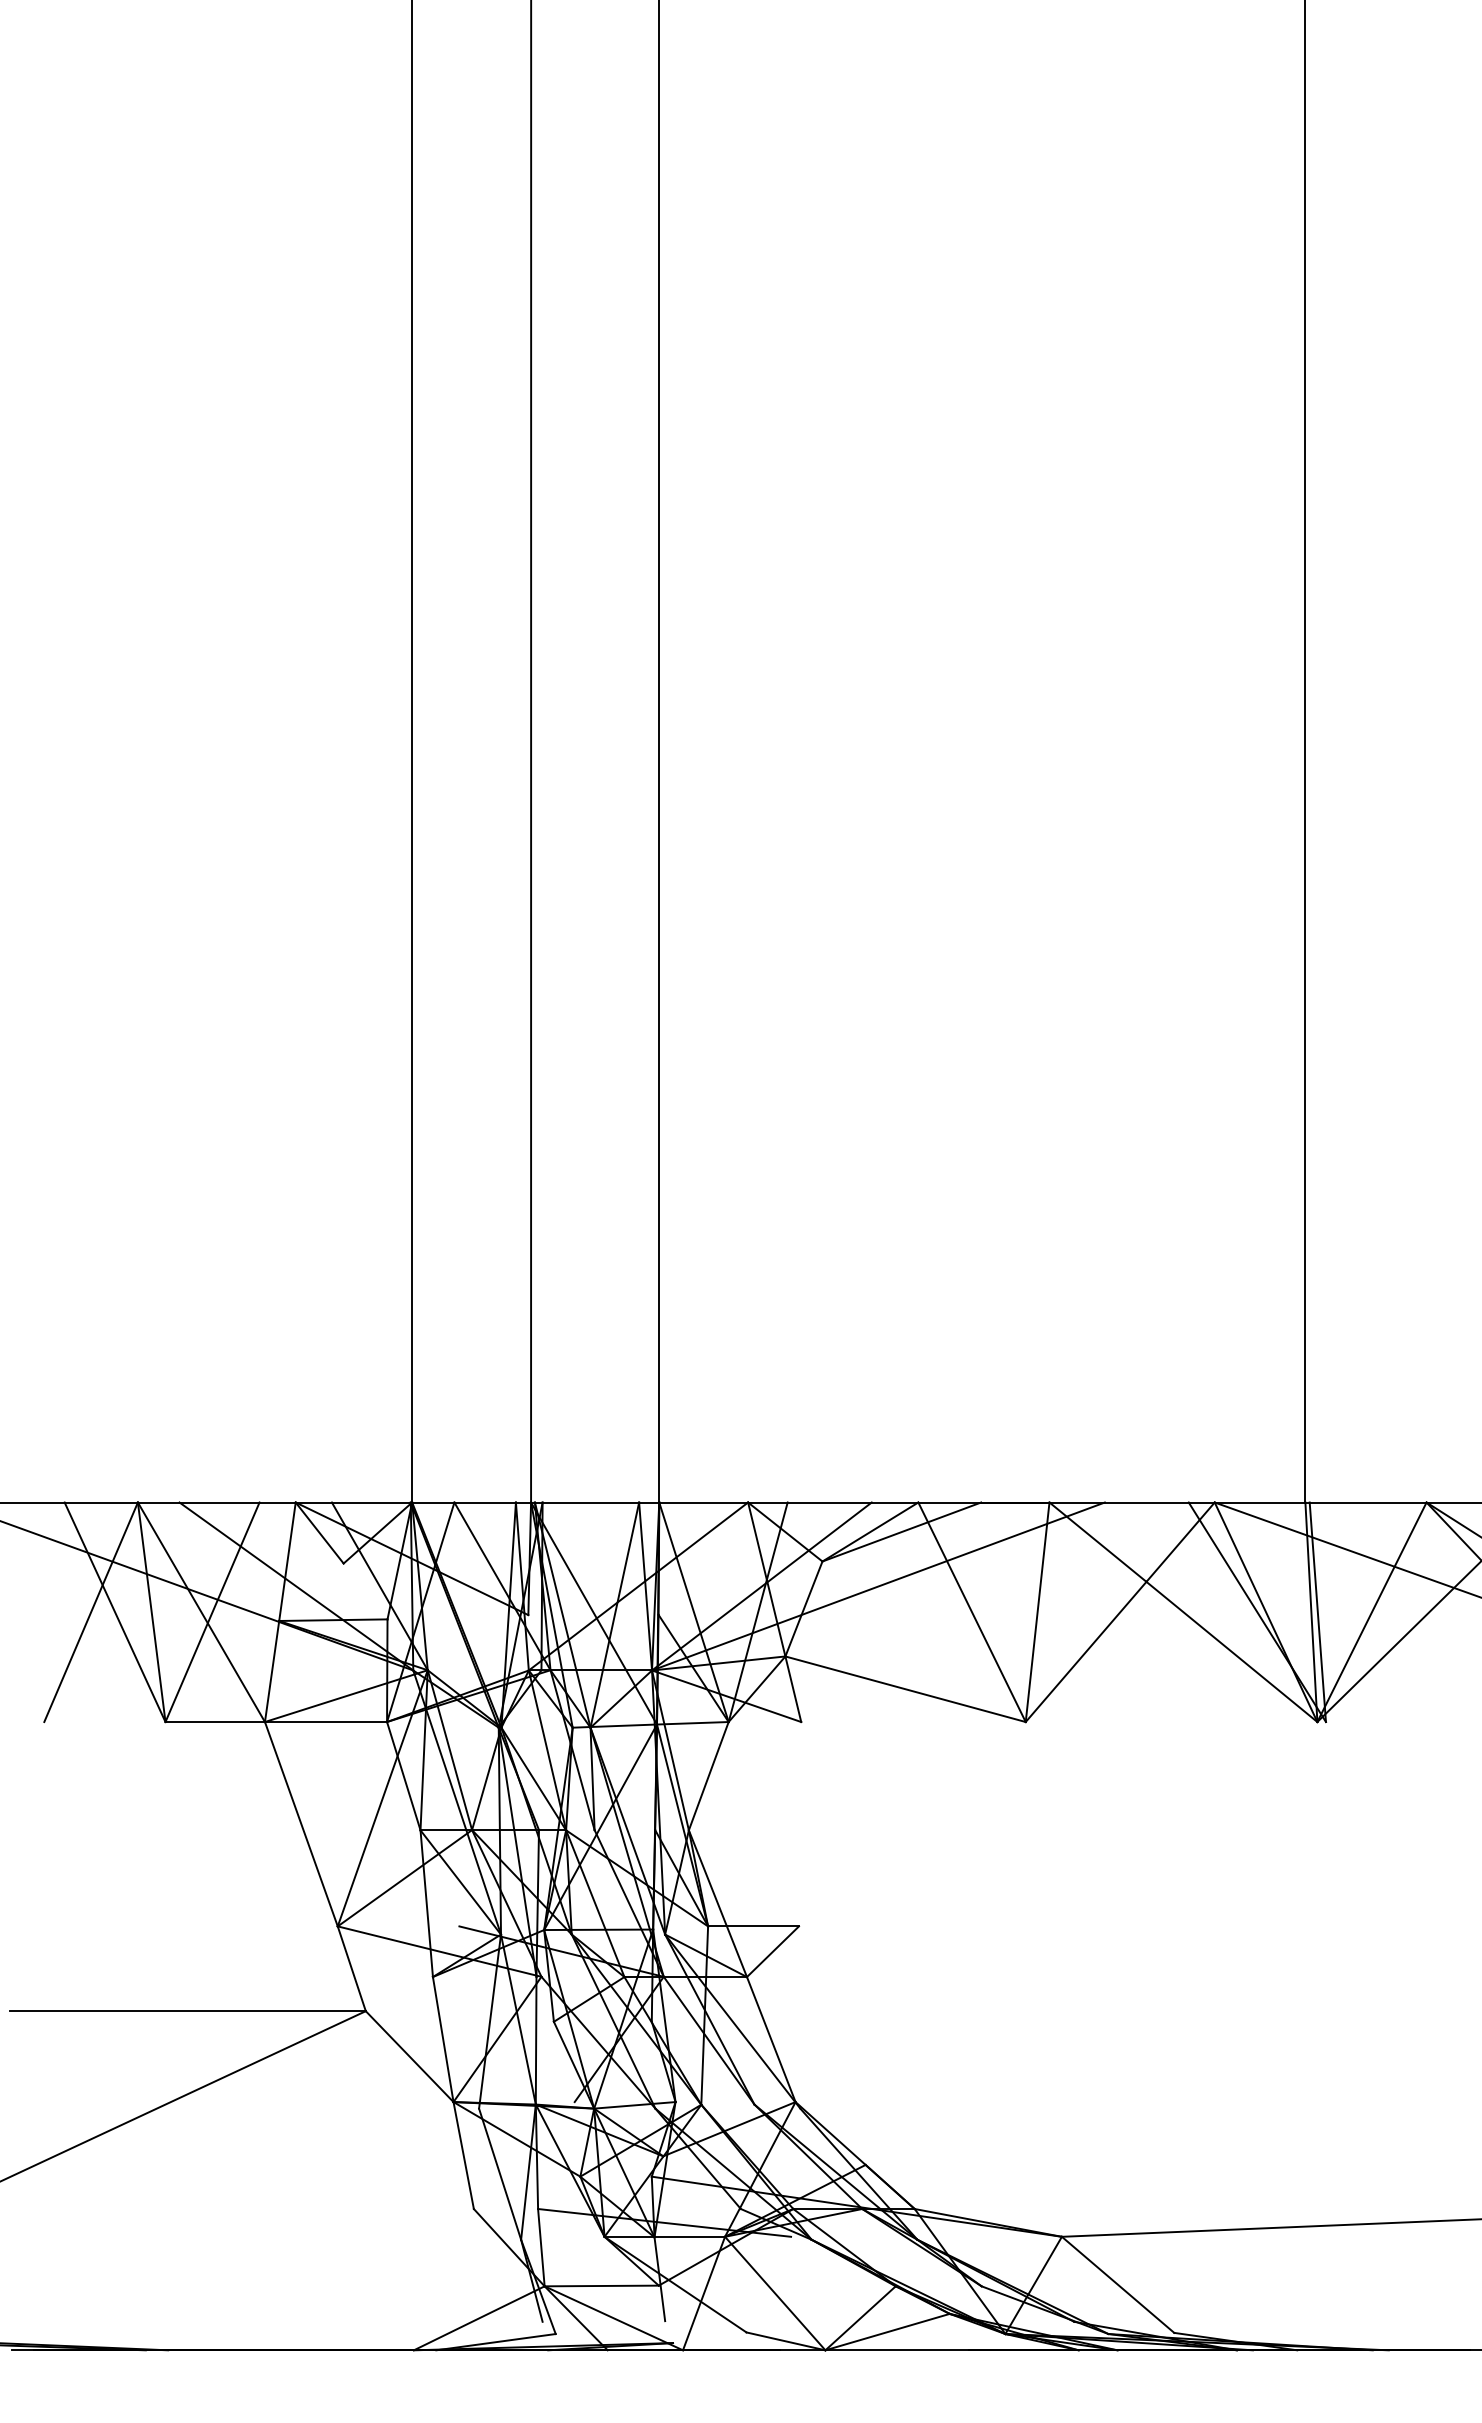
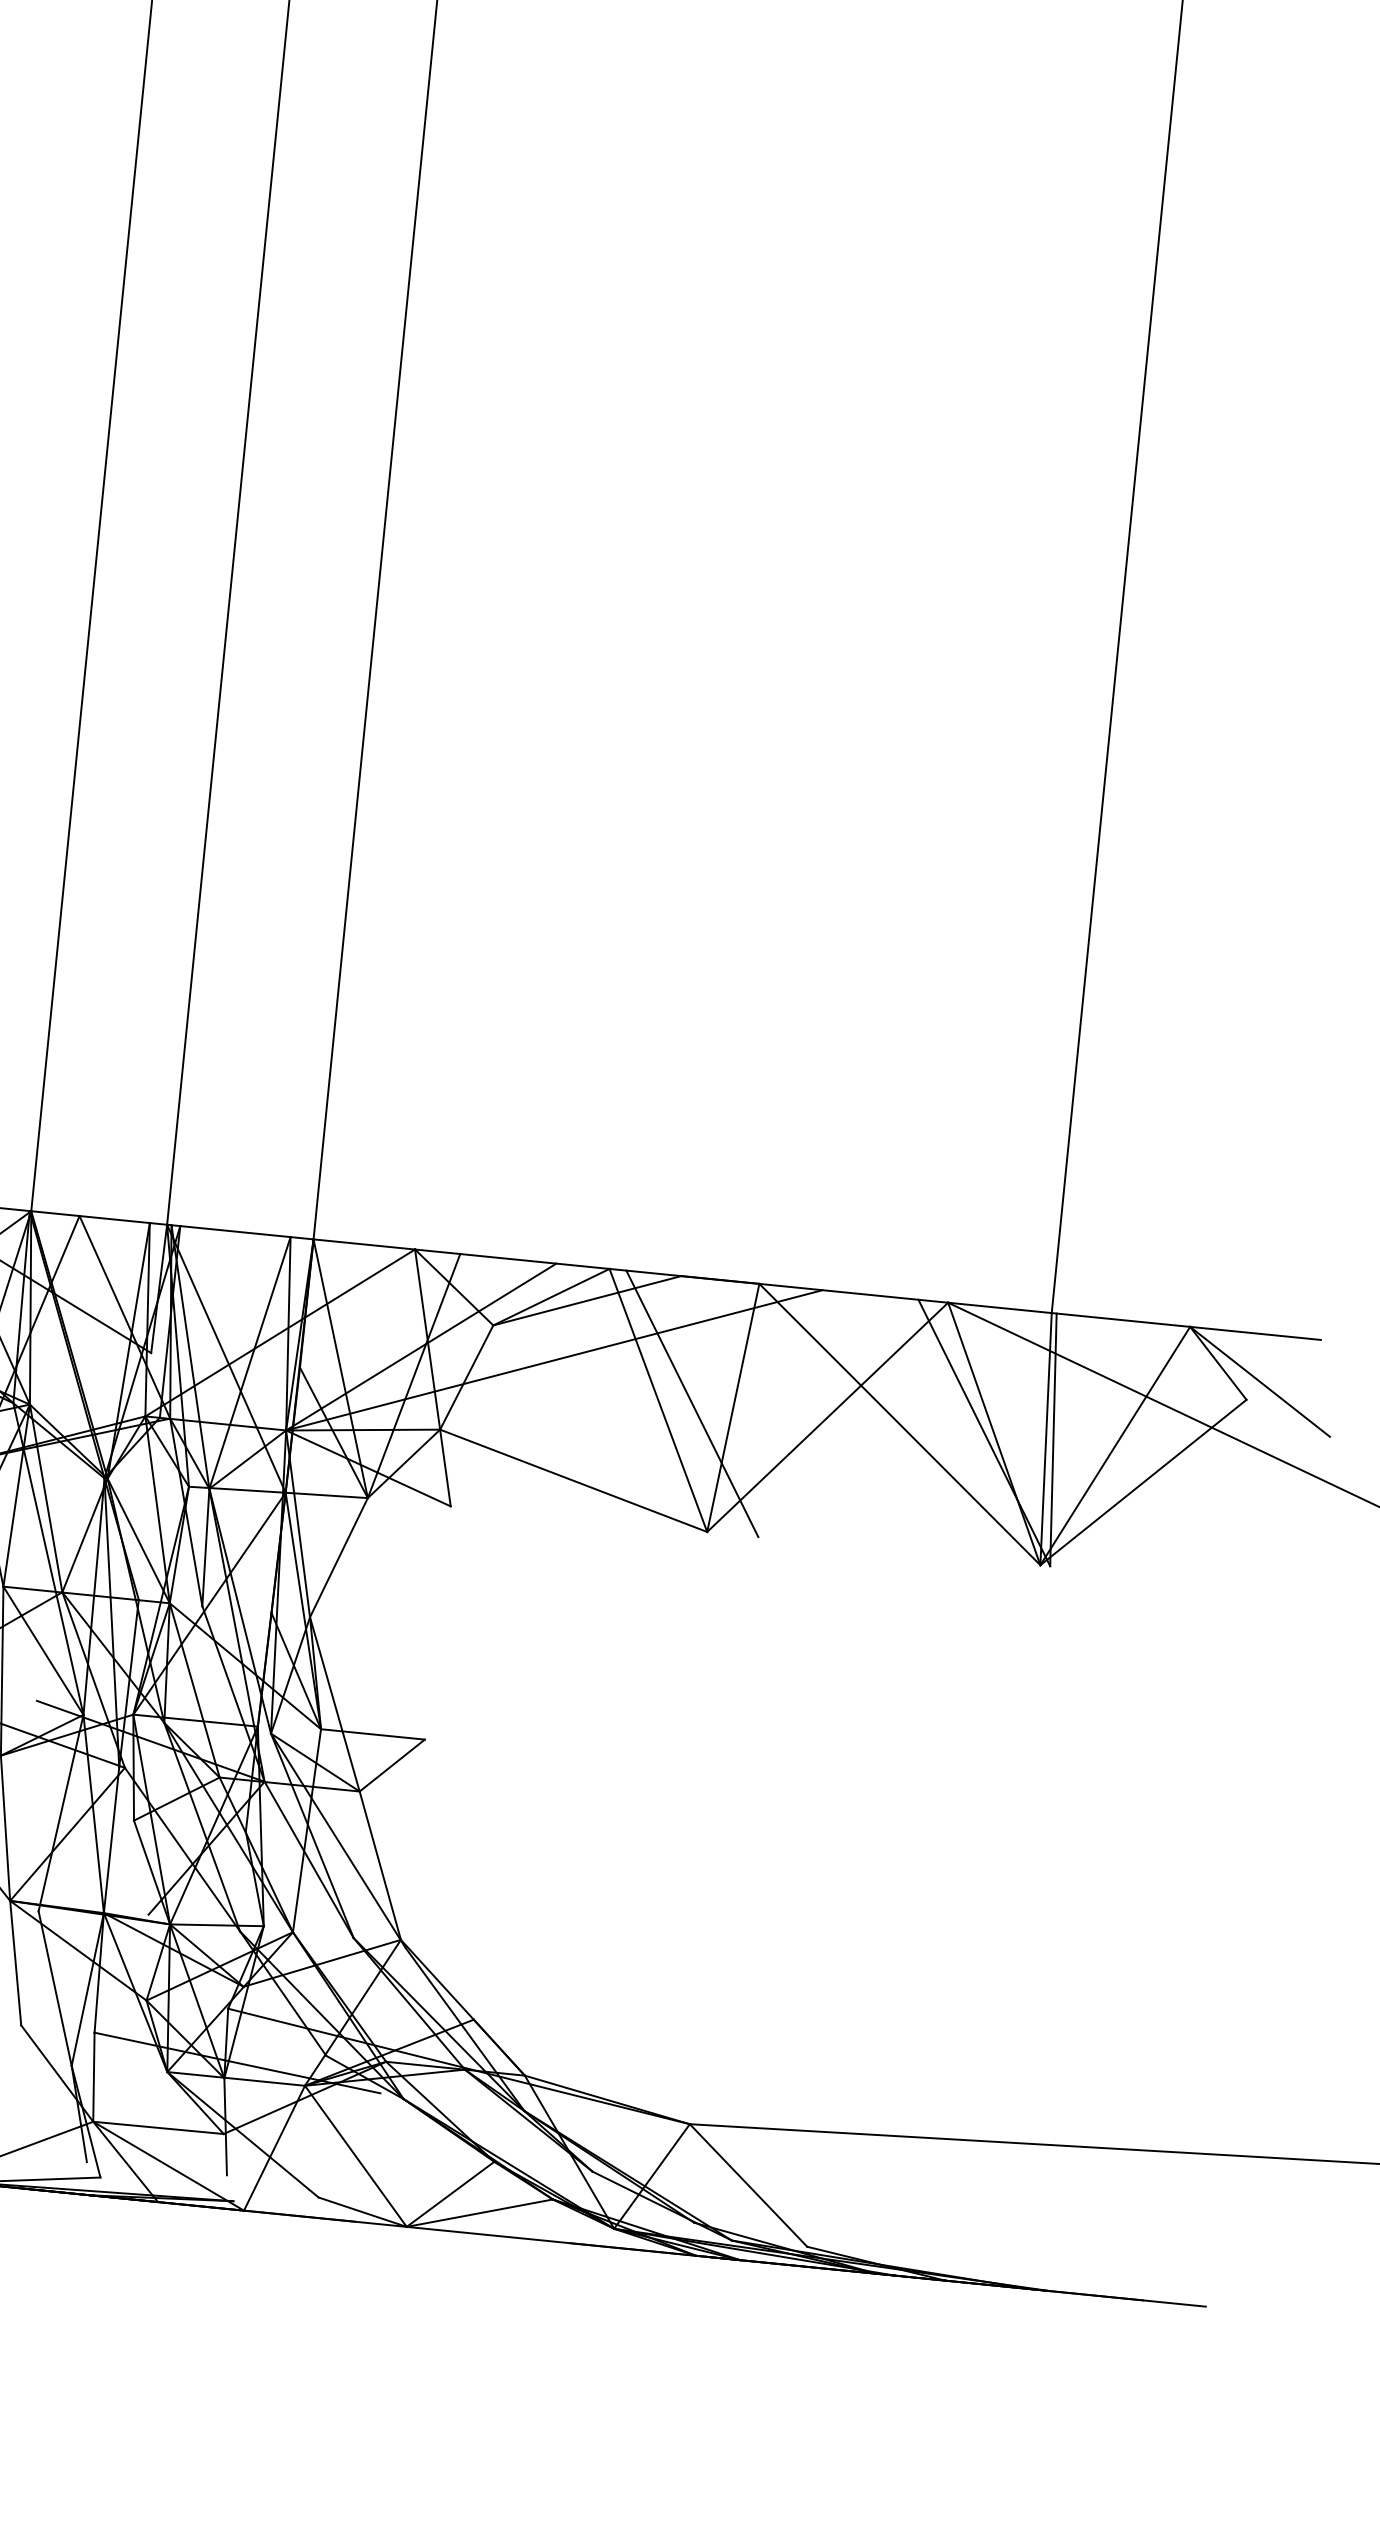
line: (1001, 1612) -> (692, 1404), added

